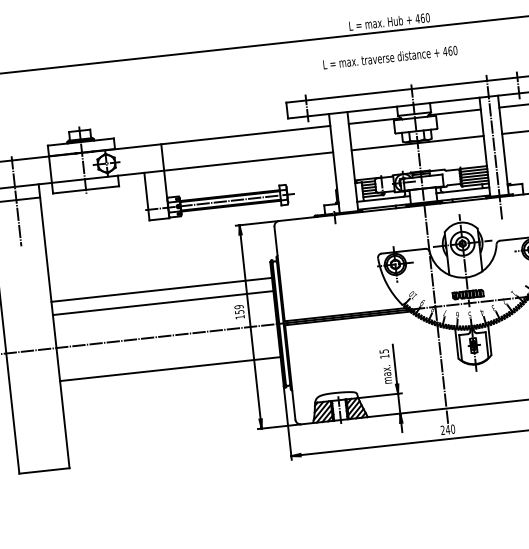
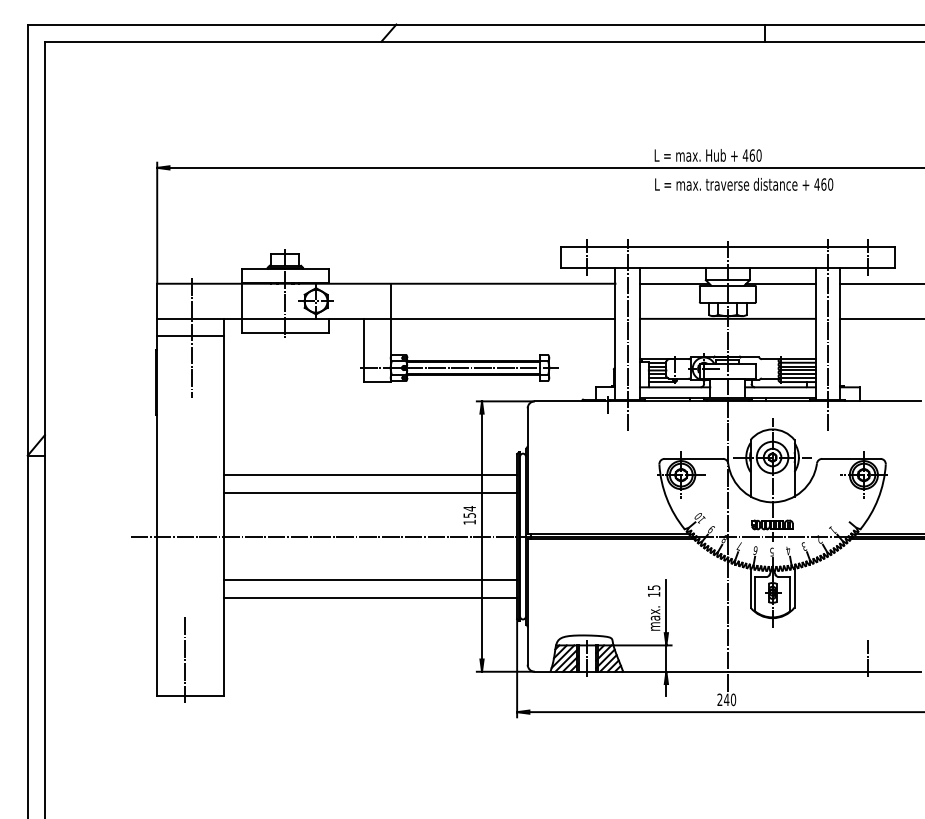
text: (390, 57) -> (744, 184), moved
line: (343, 163) -> (627, 334), added
text: (238, 306) -> (469, 508), 159 -> 154
line: (171, 382) -> (370, 598), added
line: (37, 444) -> (185, 660), added

